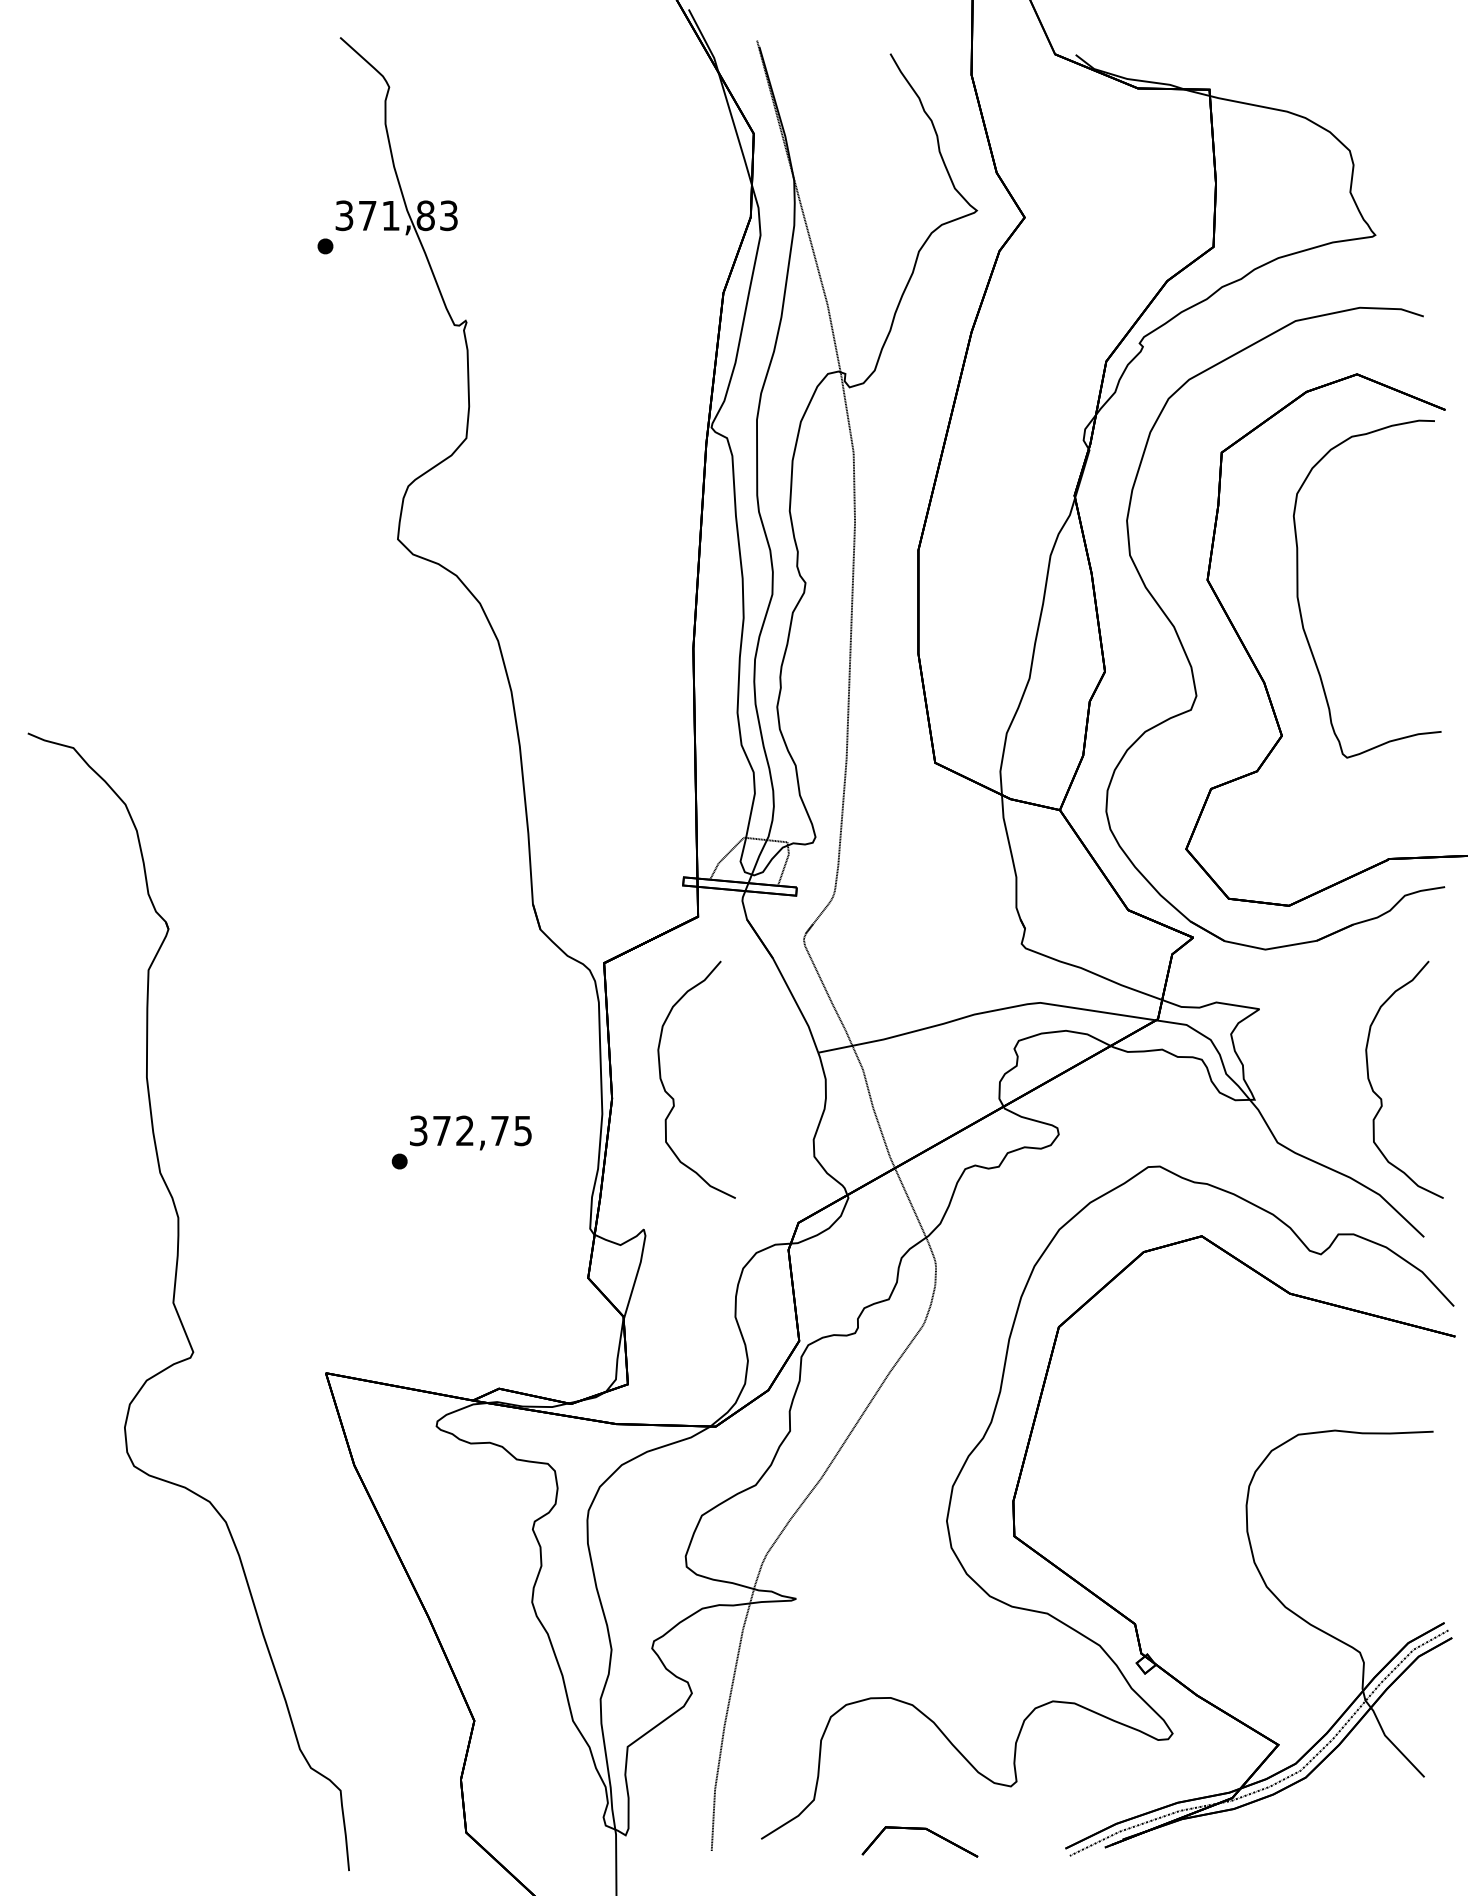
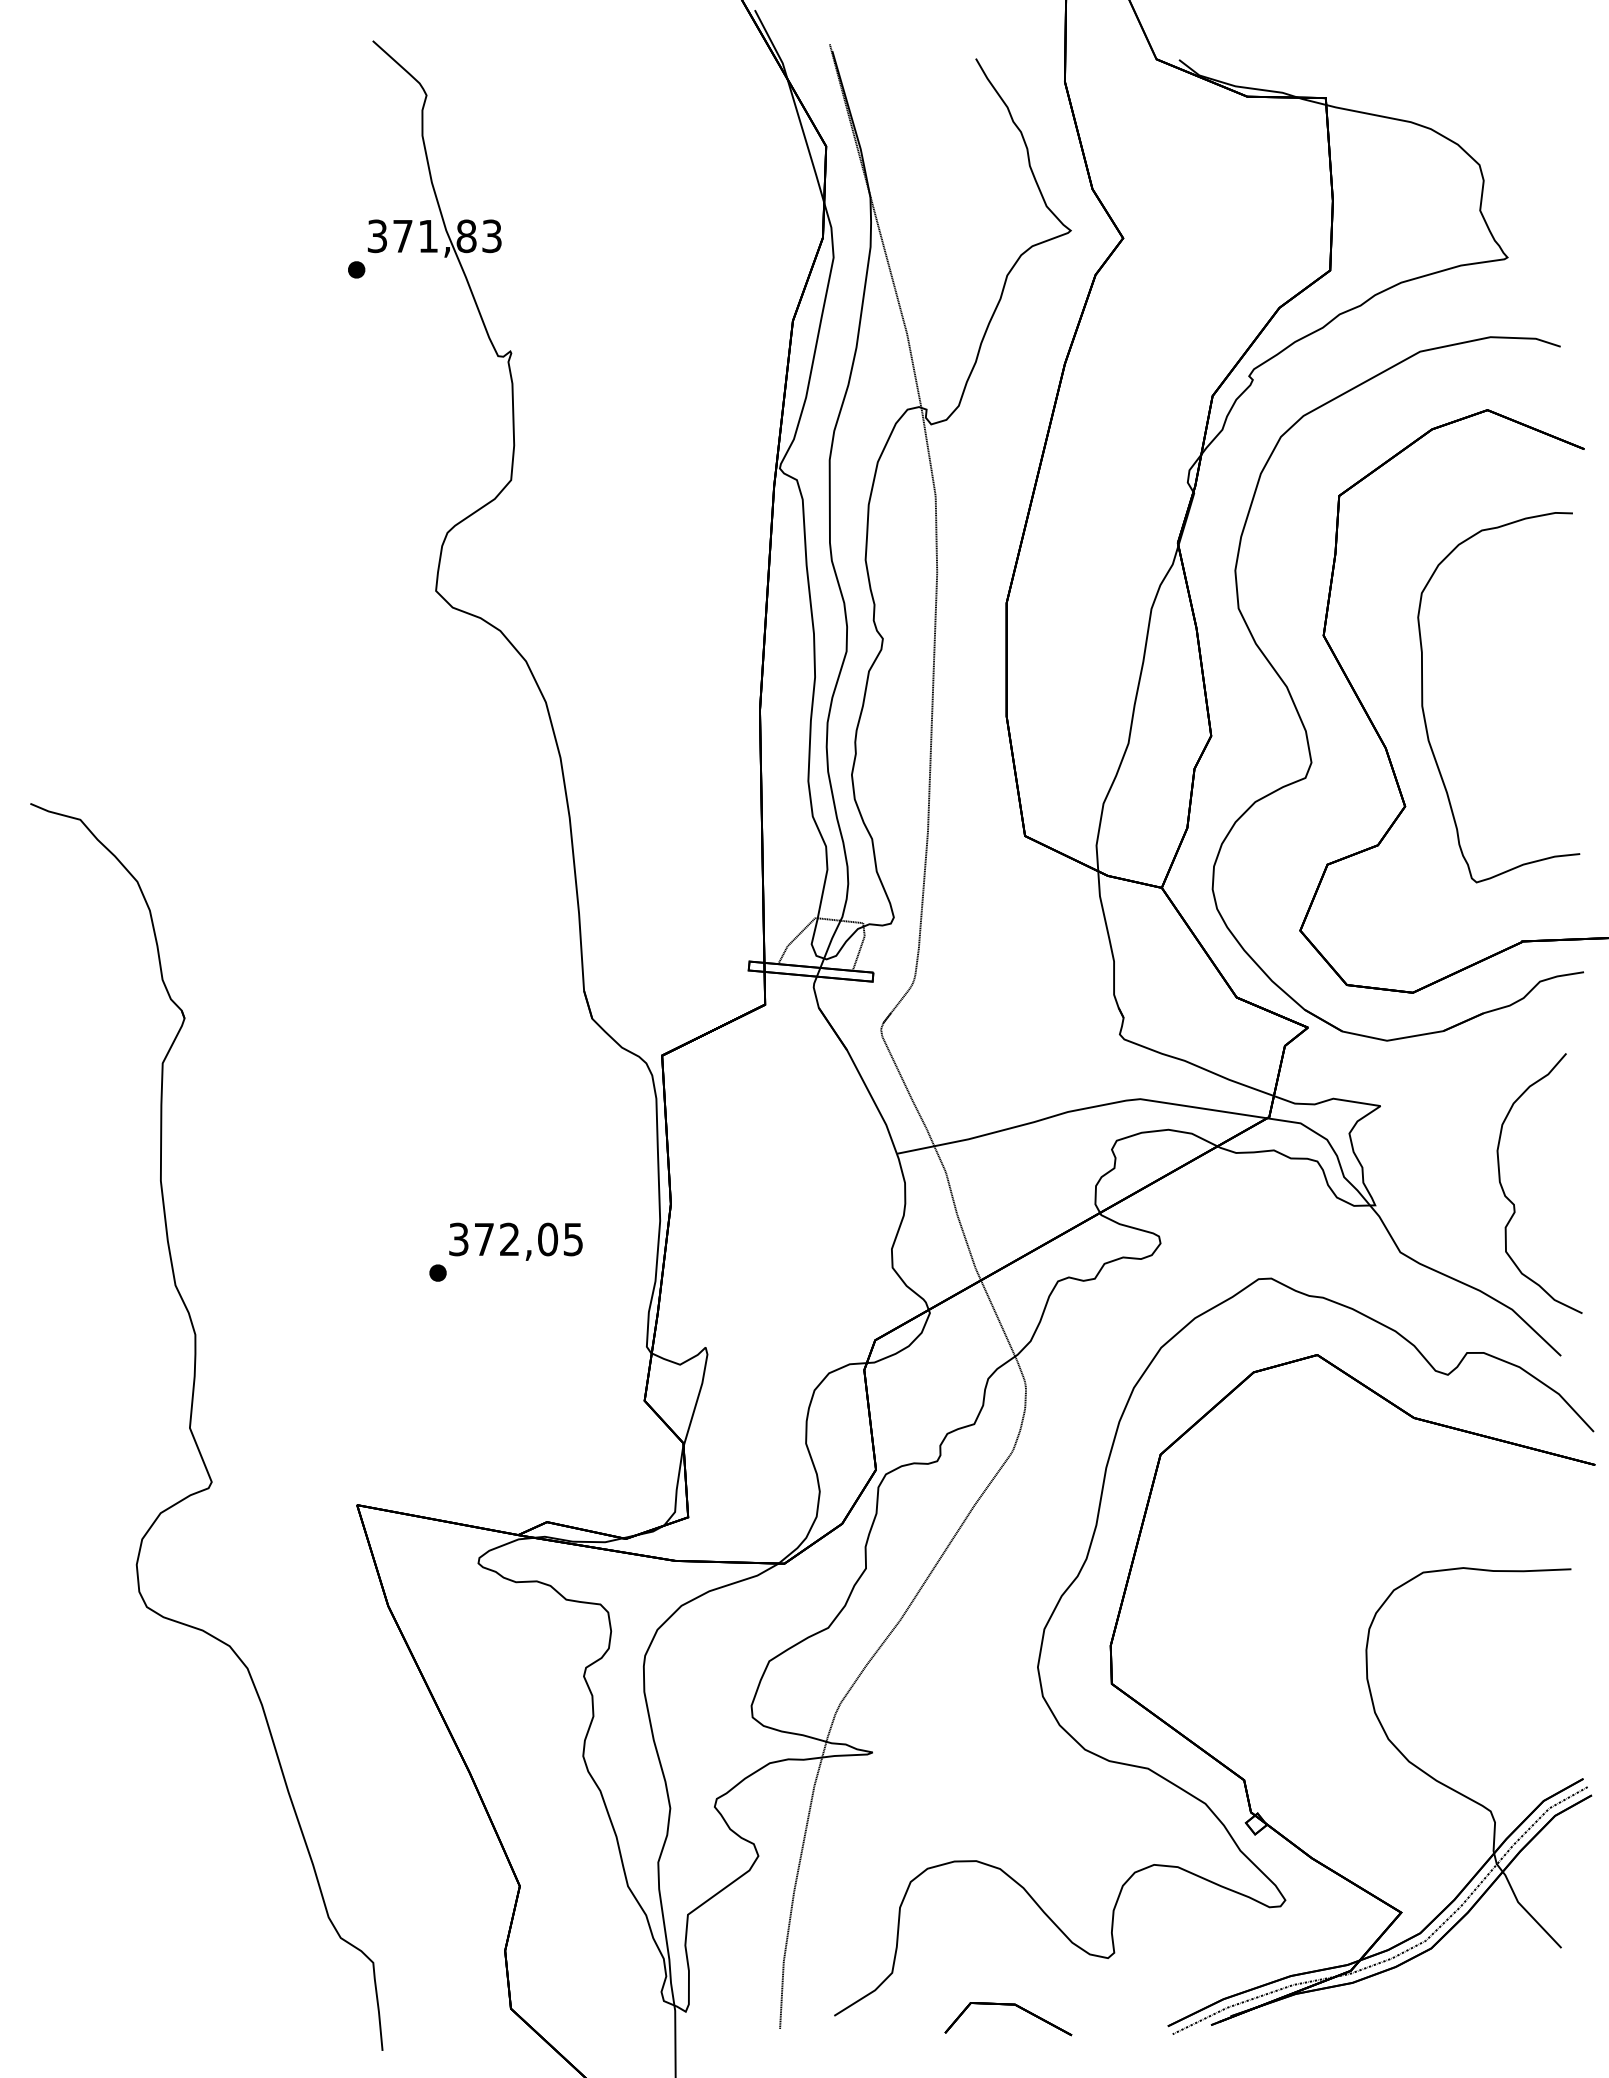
part: (1298, 589) -> (1423, 697), moved
curve: (673, 1098) -> (738, 1203), removed
text: (500, 1130) -> (548, 1239), 372,75 -> 372,05

